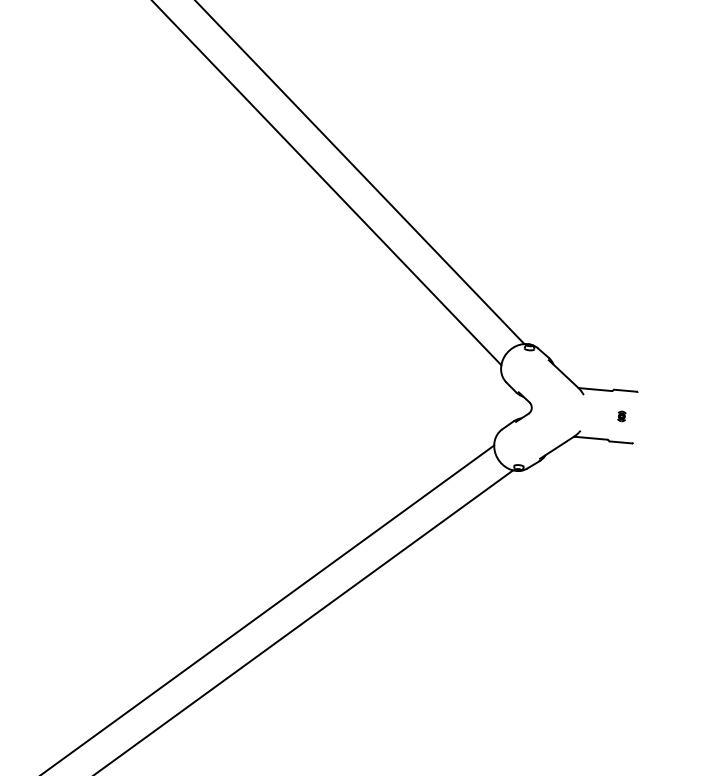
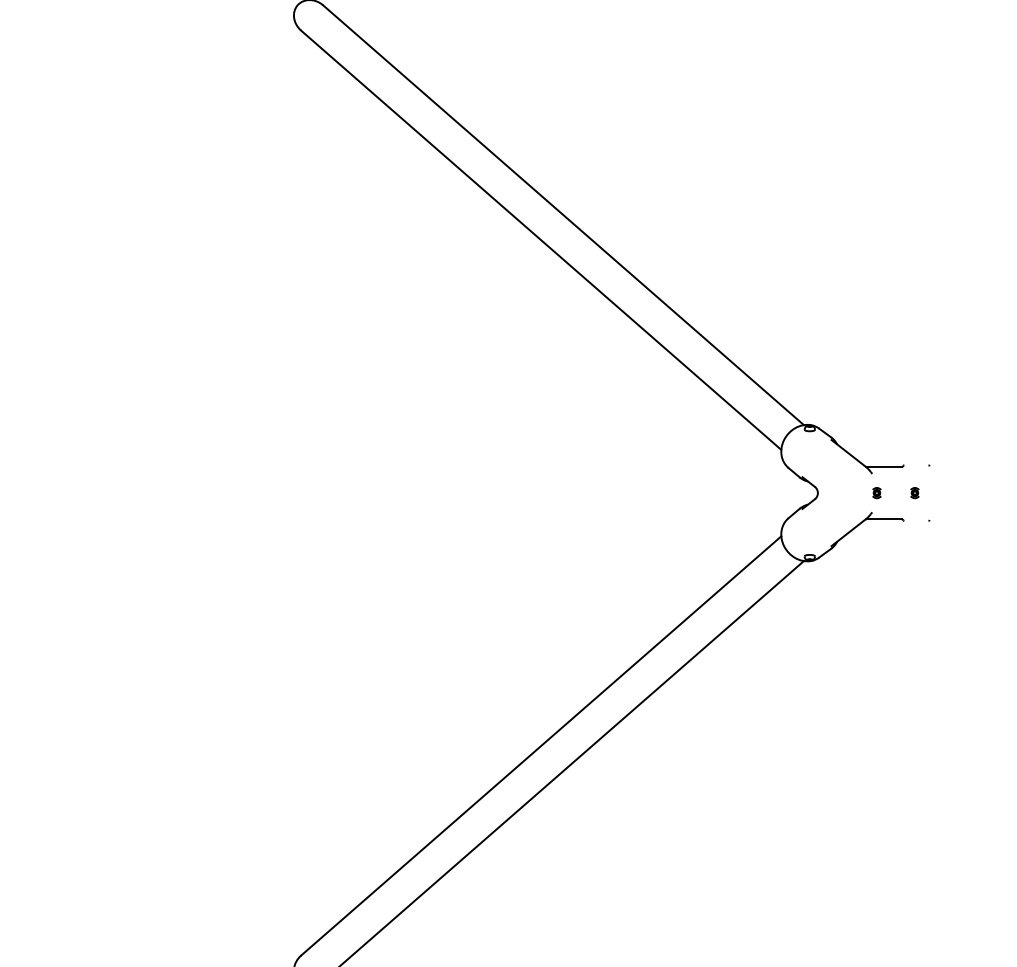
line: (625, 390) -> (916, 465), removed
part: (586, 413) -> (876, 493), added
line: (621, 442) -> (916, 520), removed

